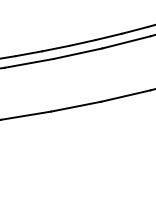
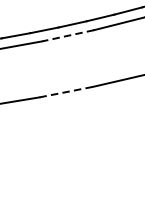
line: (78, 53) -> (68, 35), solid -> dashed
line: (76, 106) -> (66, 91), solid -> dashed

